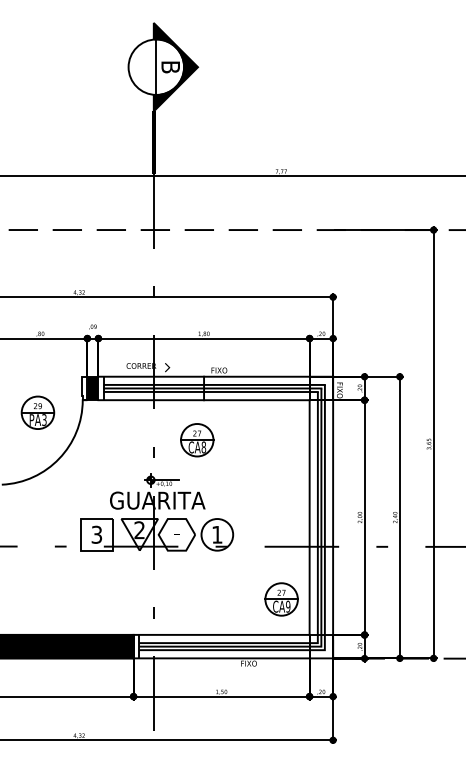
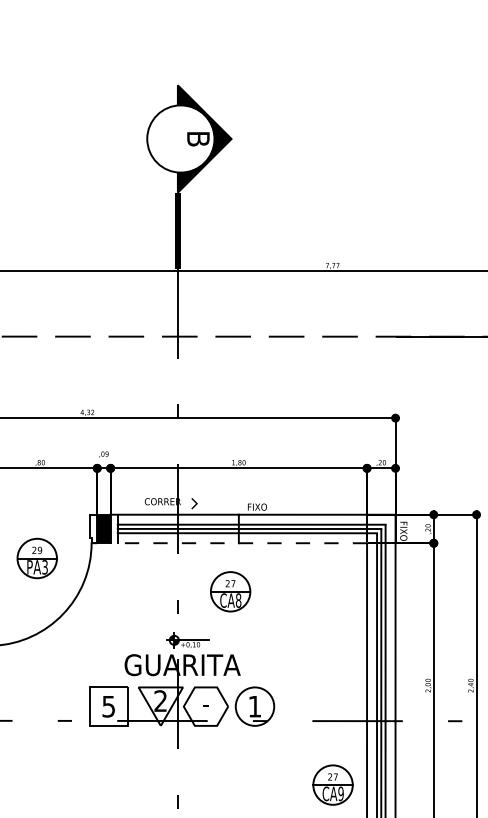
line: (156, 66) -> (181, 138), removed
line: (204, 400) -> (239, 543), solid -> dashed
text: (97, 534) -> (109, 706), 3 -> 5

